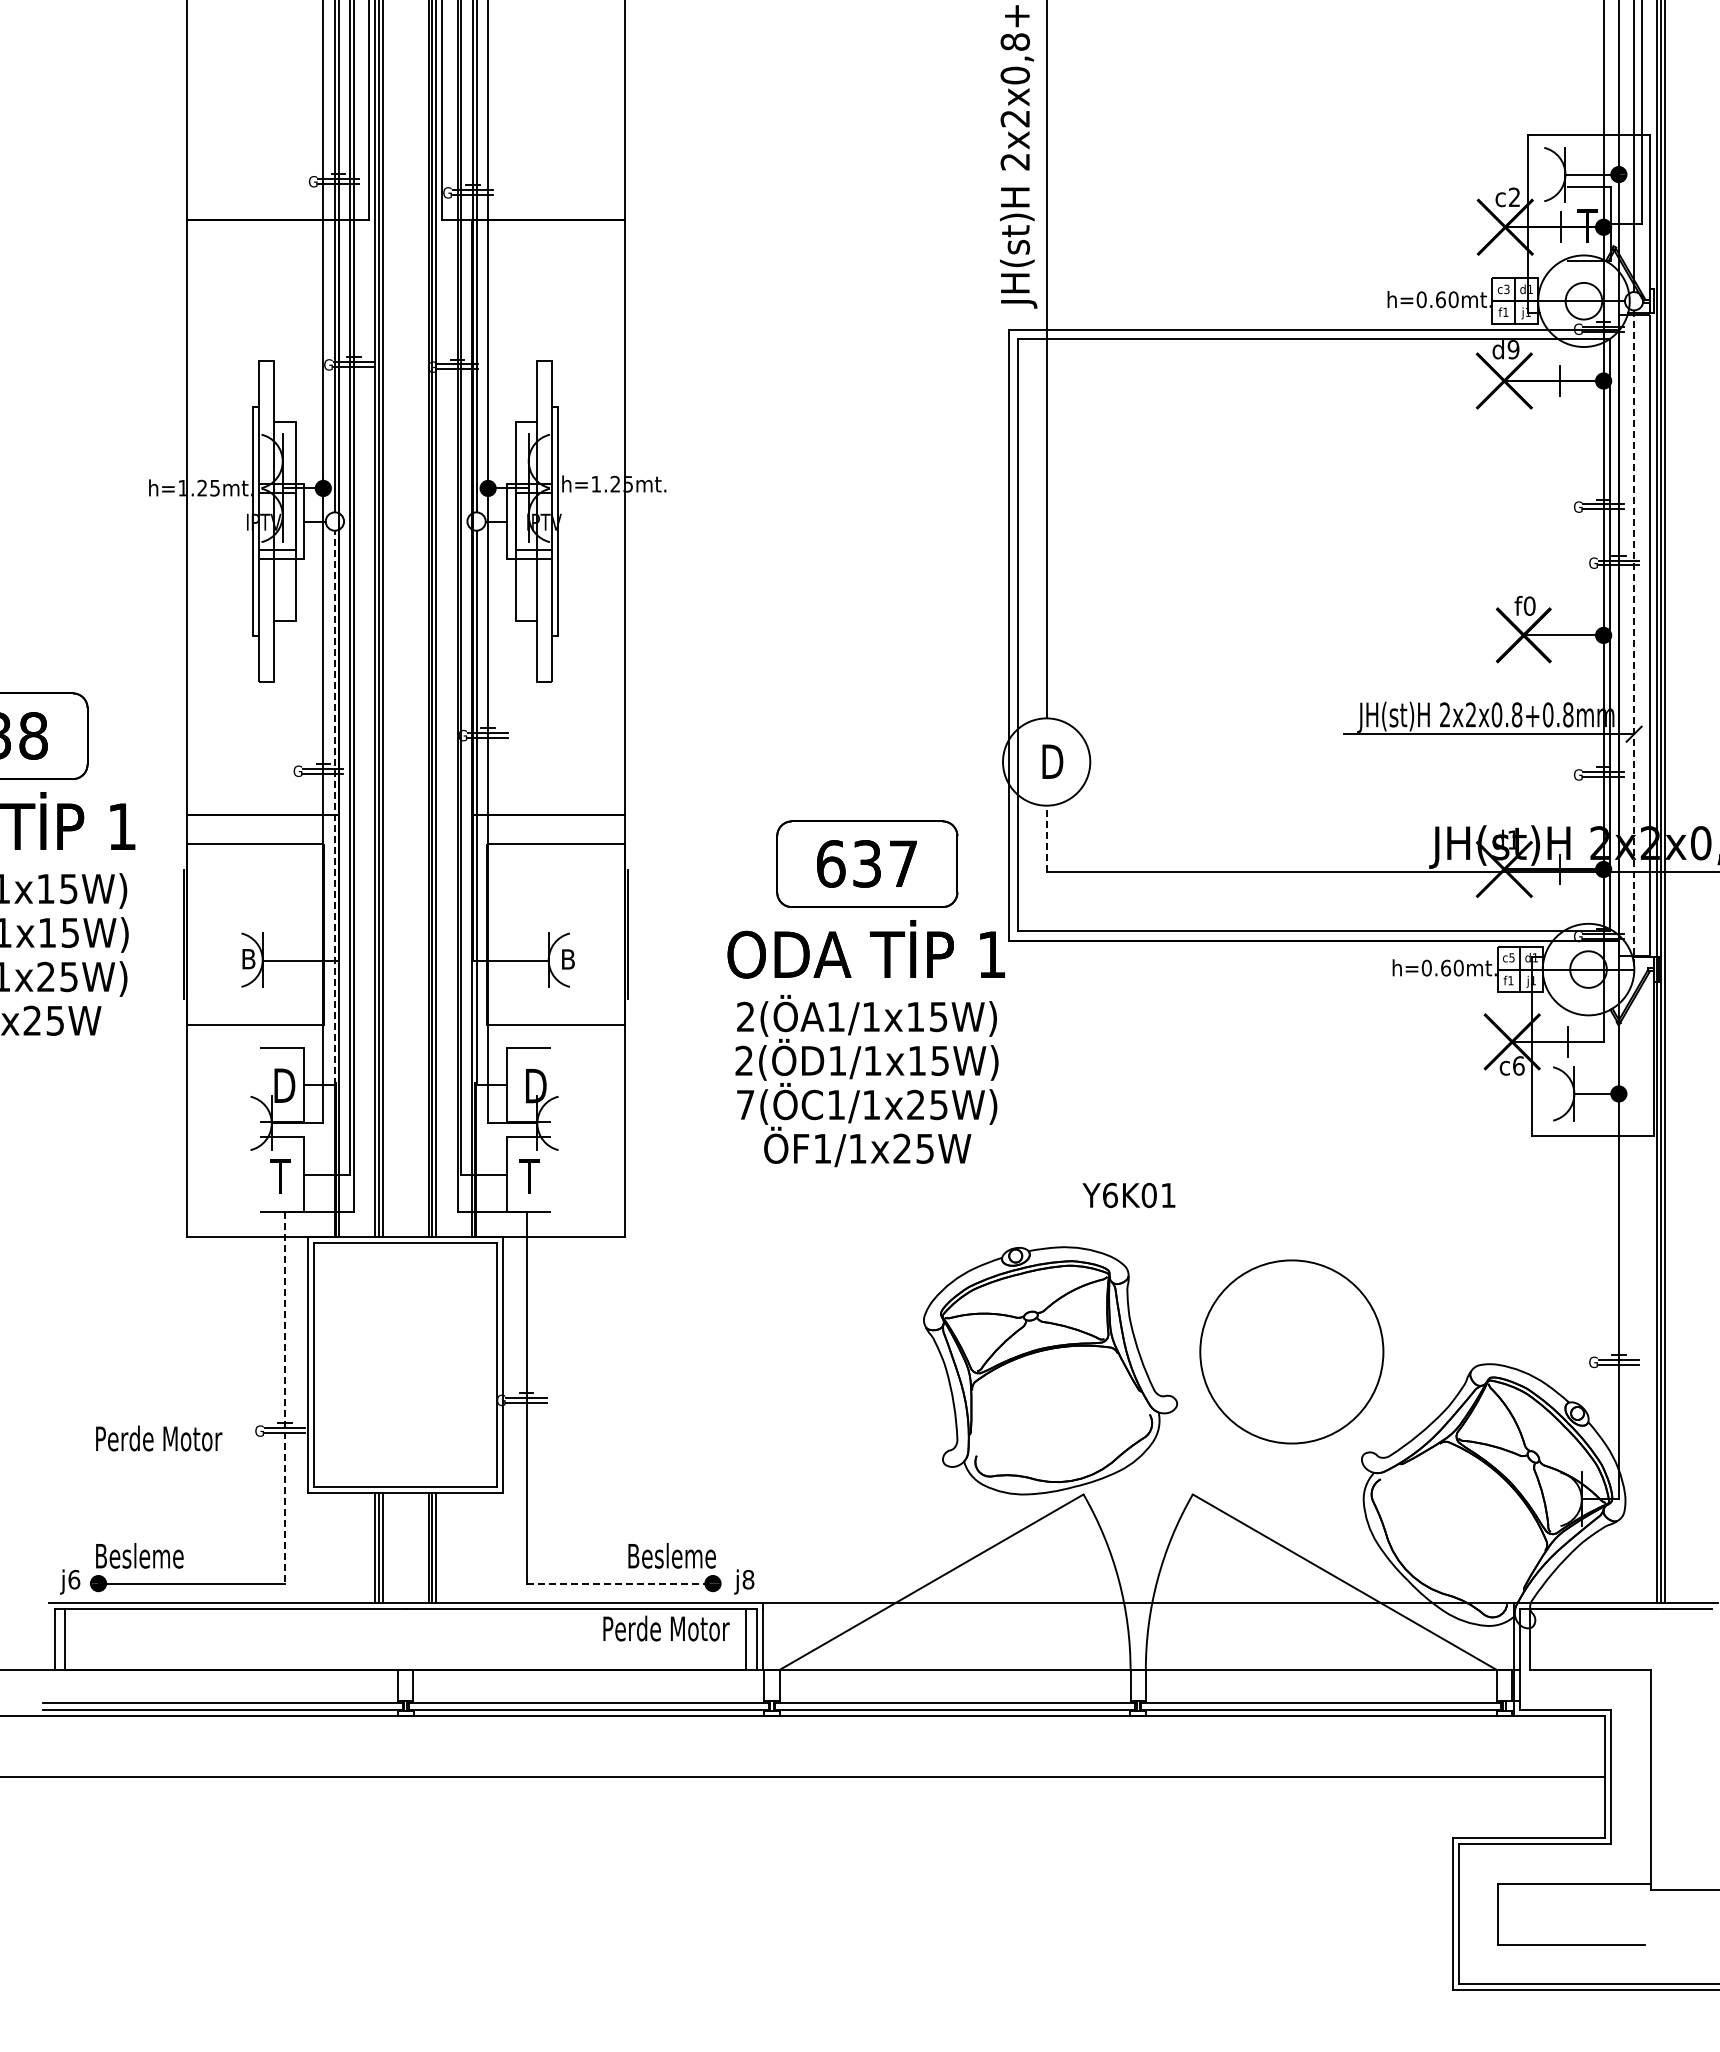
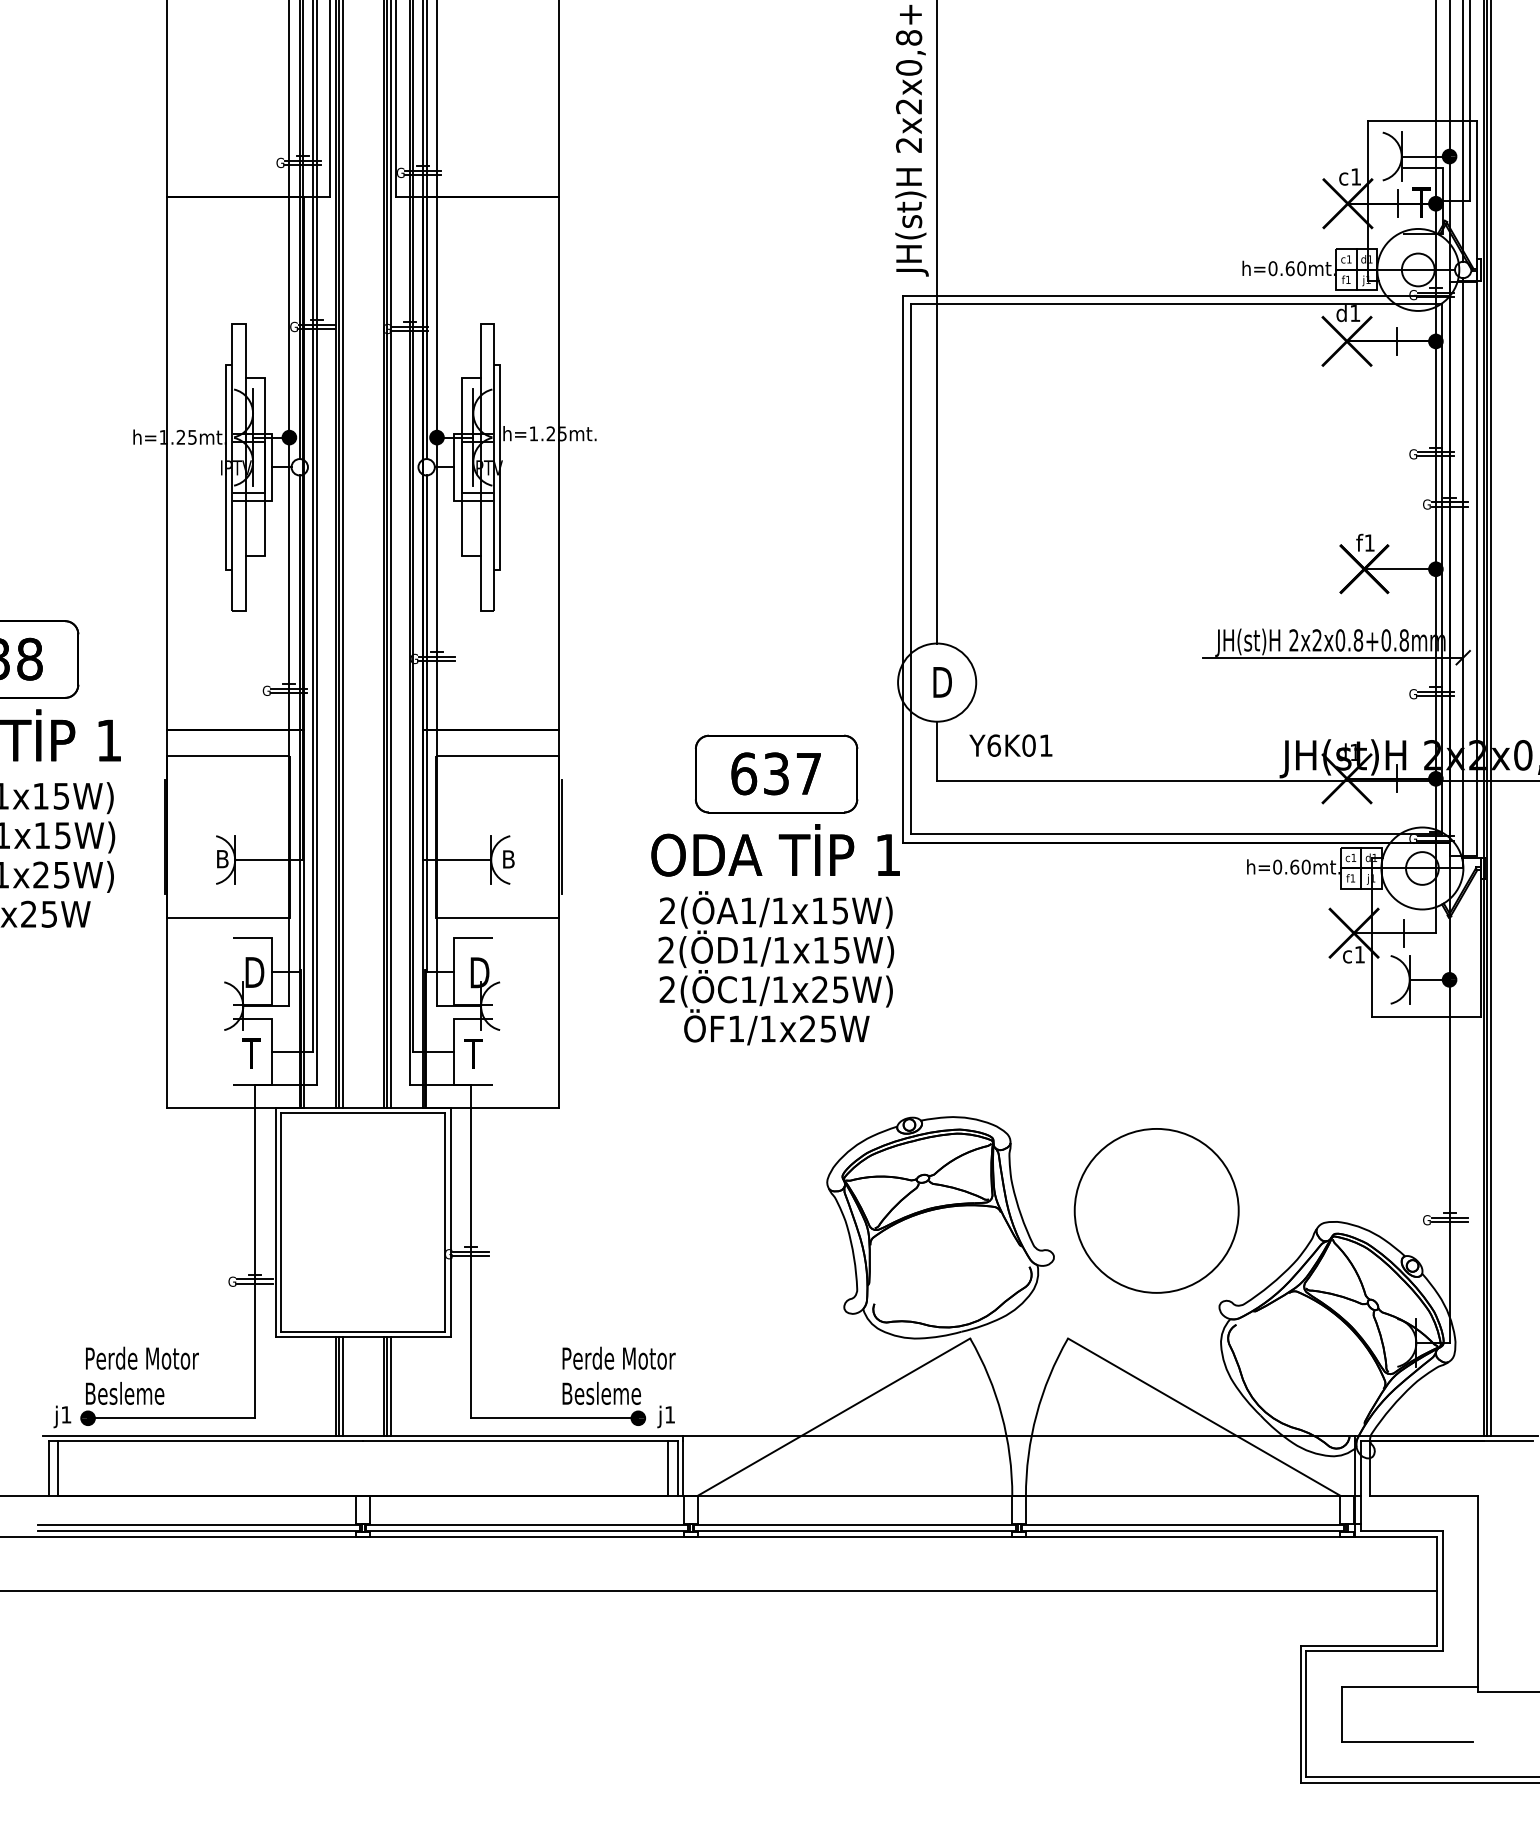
text: (1514, 196) -> (1356, 176), c2 -> c1
text: (1506, 289) -> (1348, 259), c3 -> c1
text: (1513, 349) -> (1355, 313), d9 -> d1
text: (1529, 605) -> (1369, 542), f0 -> f1
line: (1634, 640) -> (1463, 573), dashed -> solid
line: (334, 807) -> (299, 723), dashed -> solid
line: (1046, 838) -> (937, 751), dashed -> solid
text: (1511, 957) -> (1353, 857), c5 -> c1
text: (1518, 1065) -> (1359, 954), c6 -> c1
text: (745, 1104) -> (667, 989), 7(ÖC1/1x25W) -> 2(ÖC1/1x25W)
text: (1128, 1195) -> (1010, 745), moved
line: (284, 1397) -> (254, 1251), dashed -> solid
text: (159, 1438) -> (142, 1358), moved
text: (74, 1579) -> (66, 1414), j6 -> j1
text: (748, 1579) -> (670, 1414), j8 -> j1
line: (620, 1583) -> (555, 1418), dashed -> solid
text: (666, 1628) -> (619, 1358), moved

